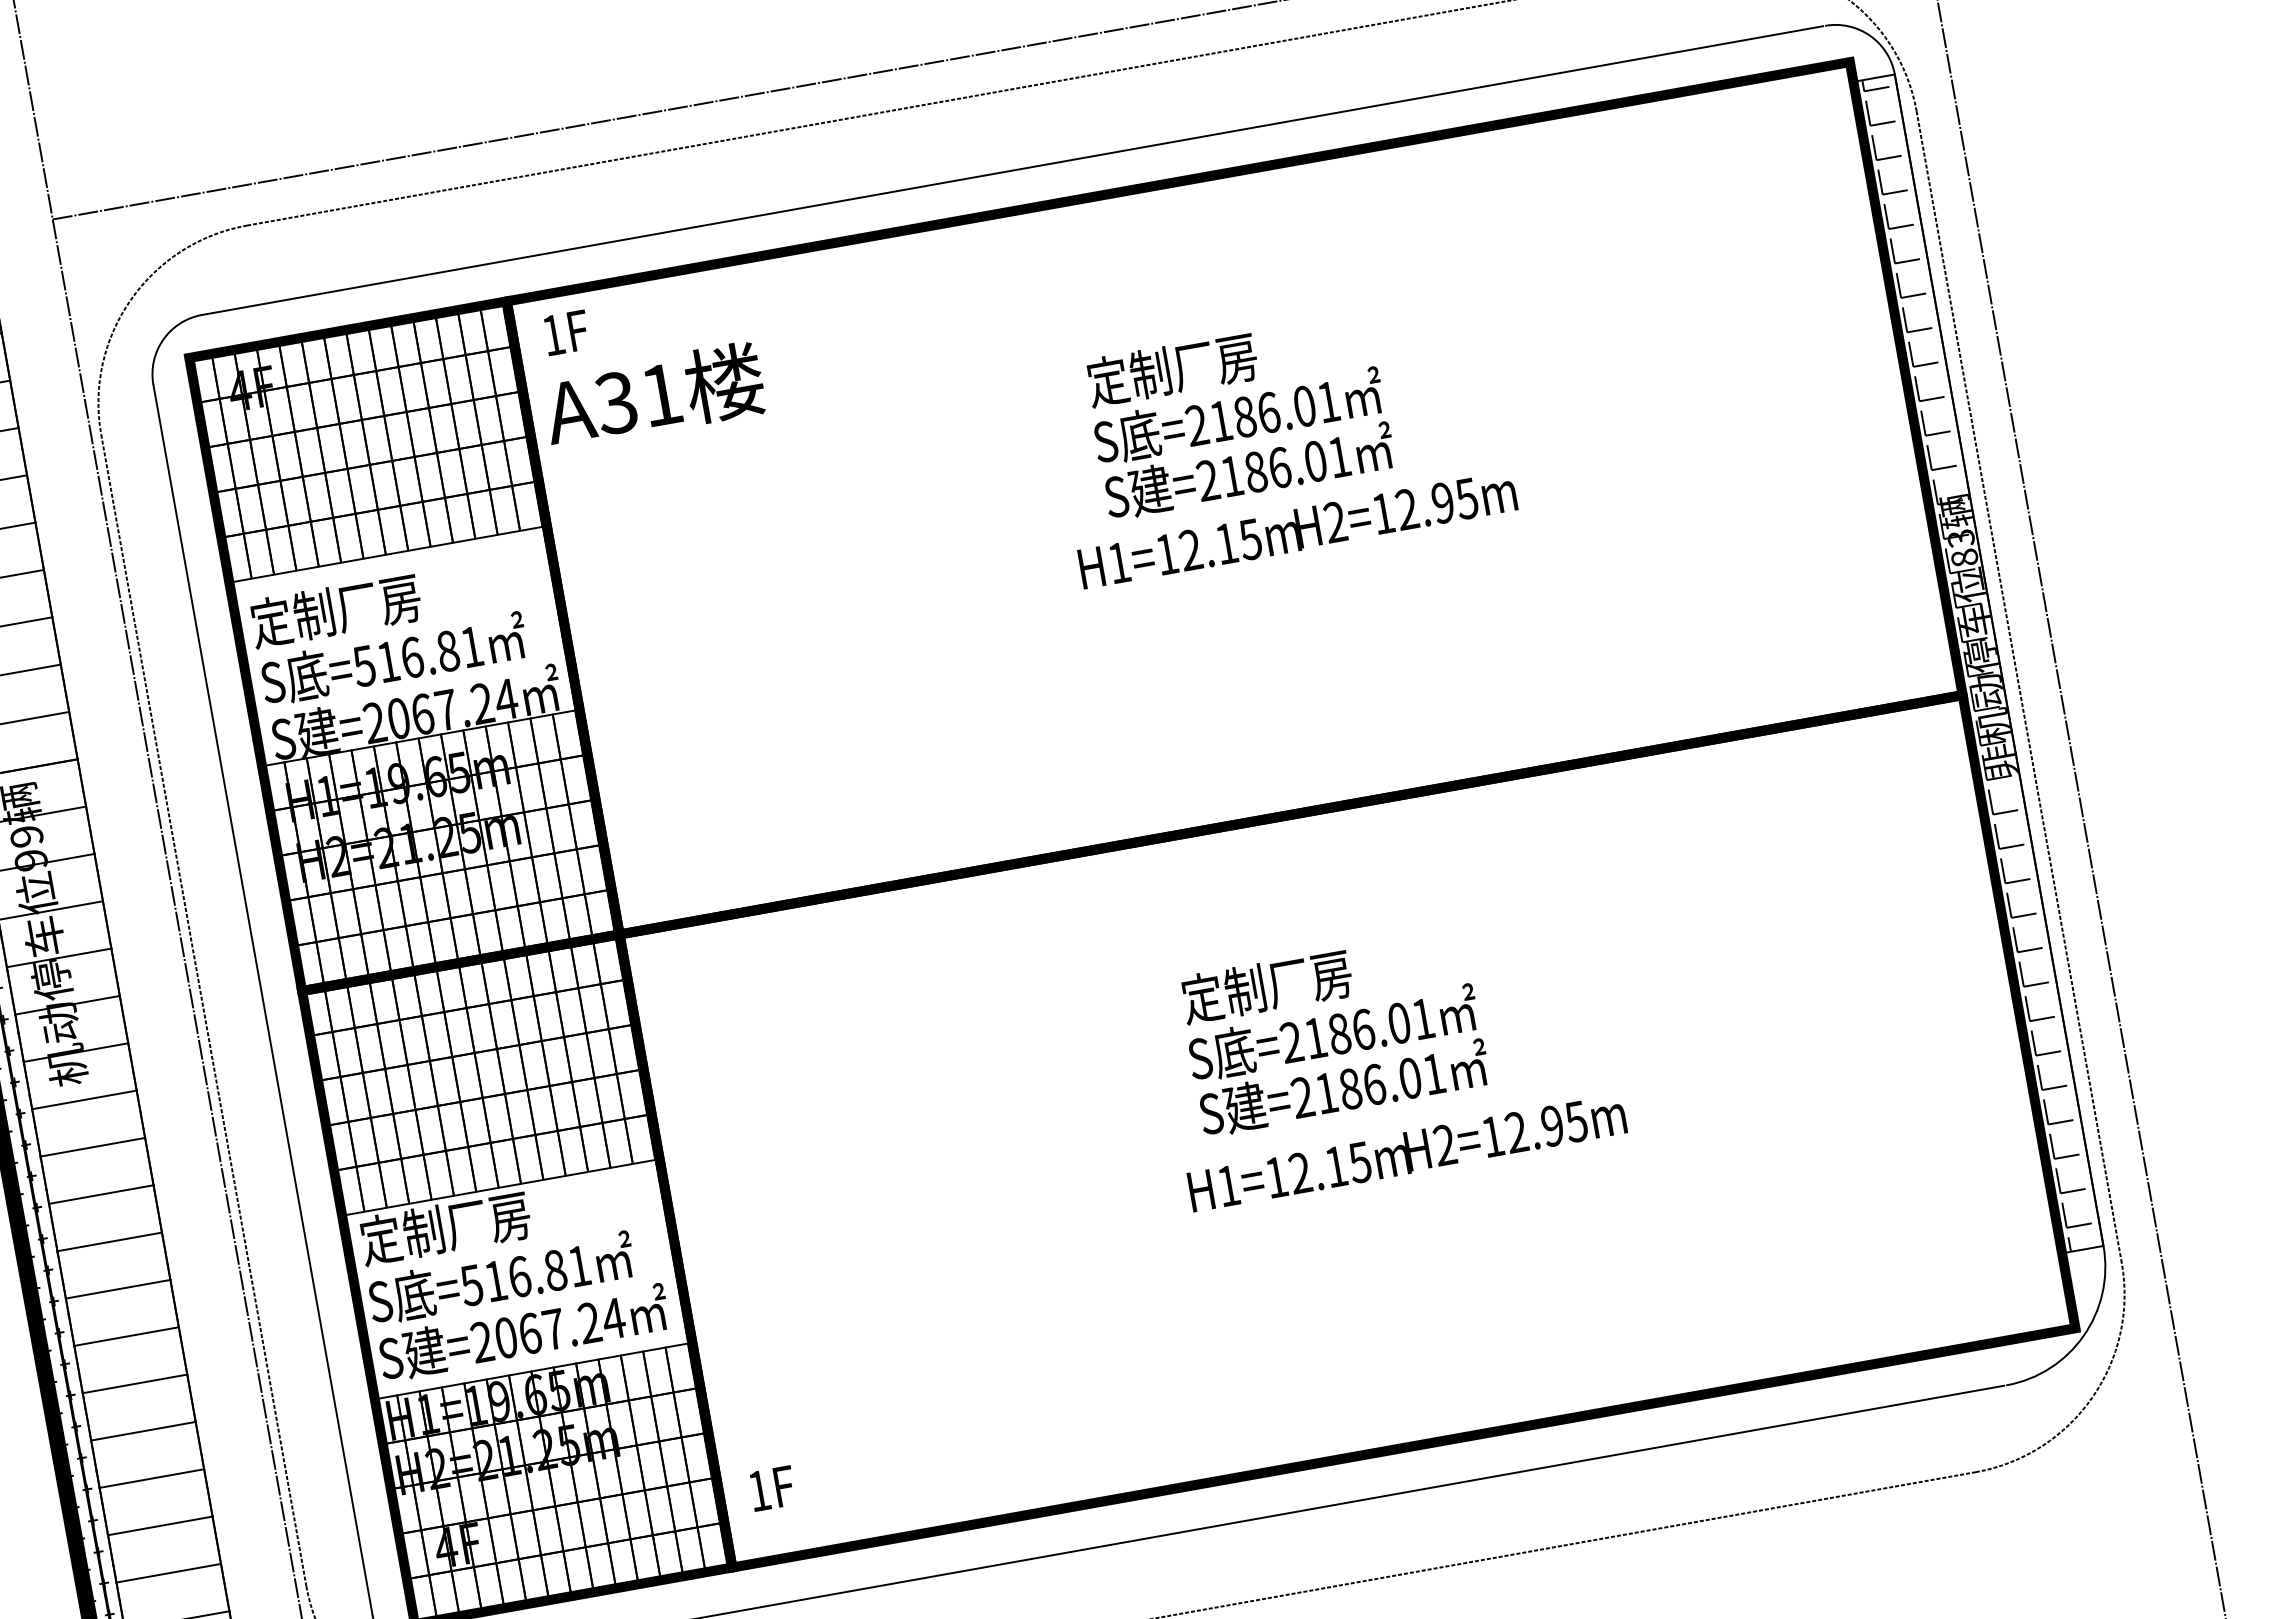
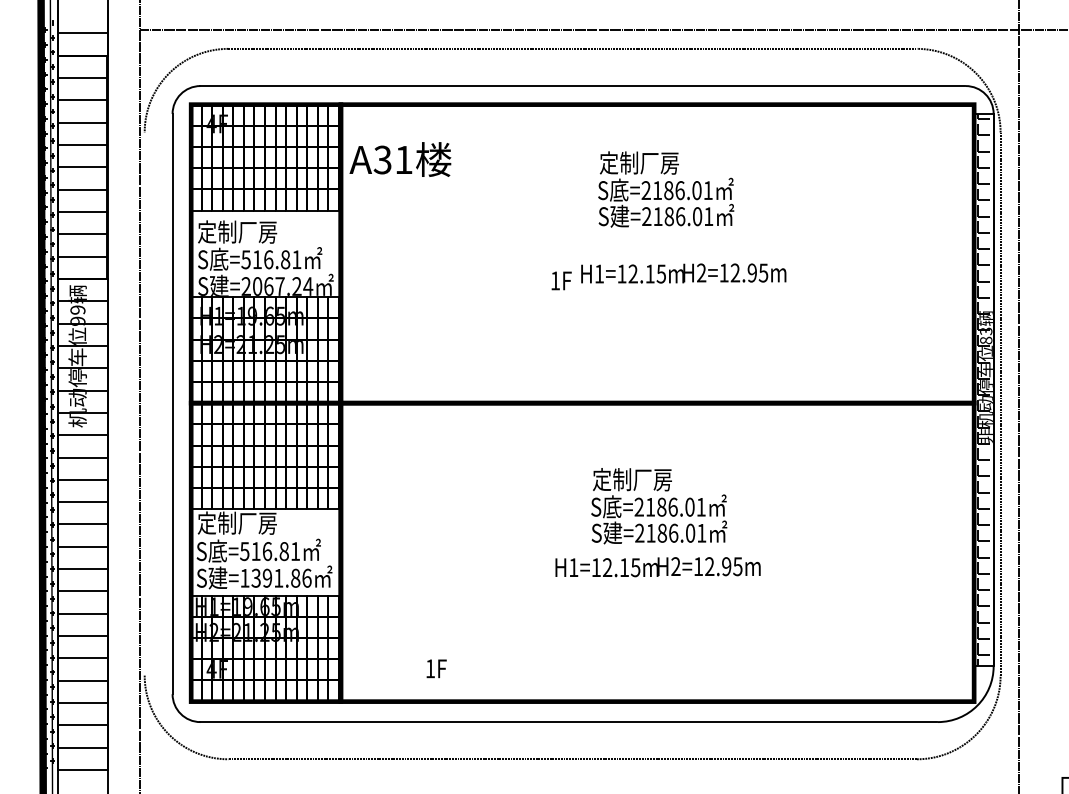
text: (566, 332) -> (561, 280), moved
text: (1239, 415) -> (666, 189), moved
line: (203, 1009) -> (144, 403), removed
text: (1406, 1153) -> (657, 567), moved
text: (546, 1328) -> (275, 577), =2067.24 -> =1391.86
text: (772, 1487) -> (436, 668), moved

